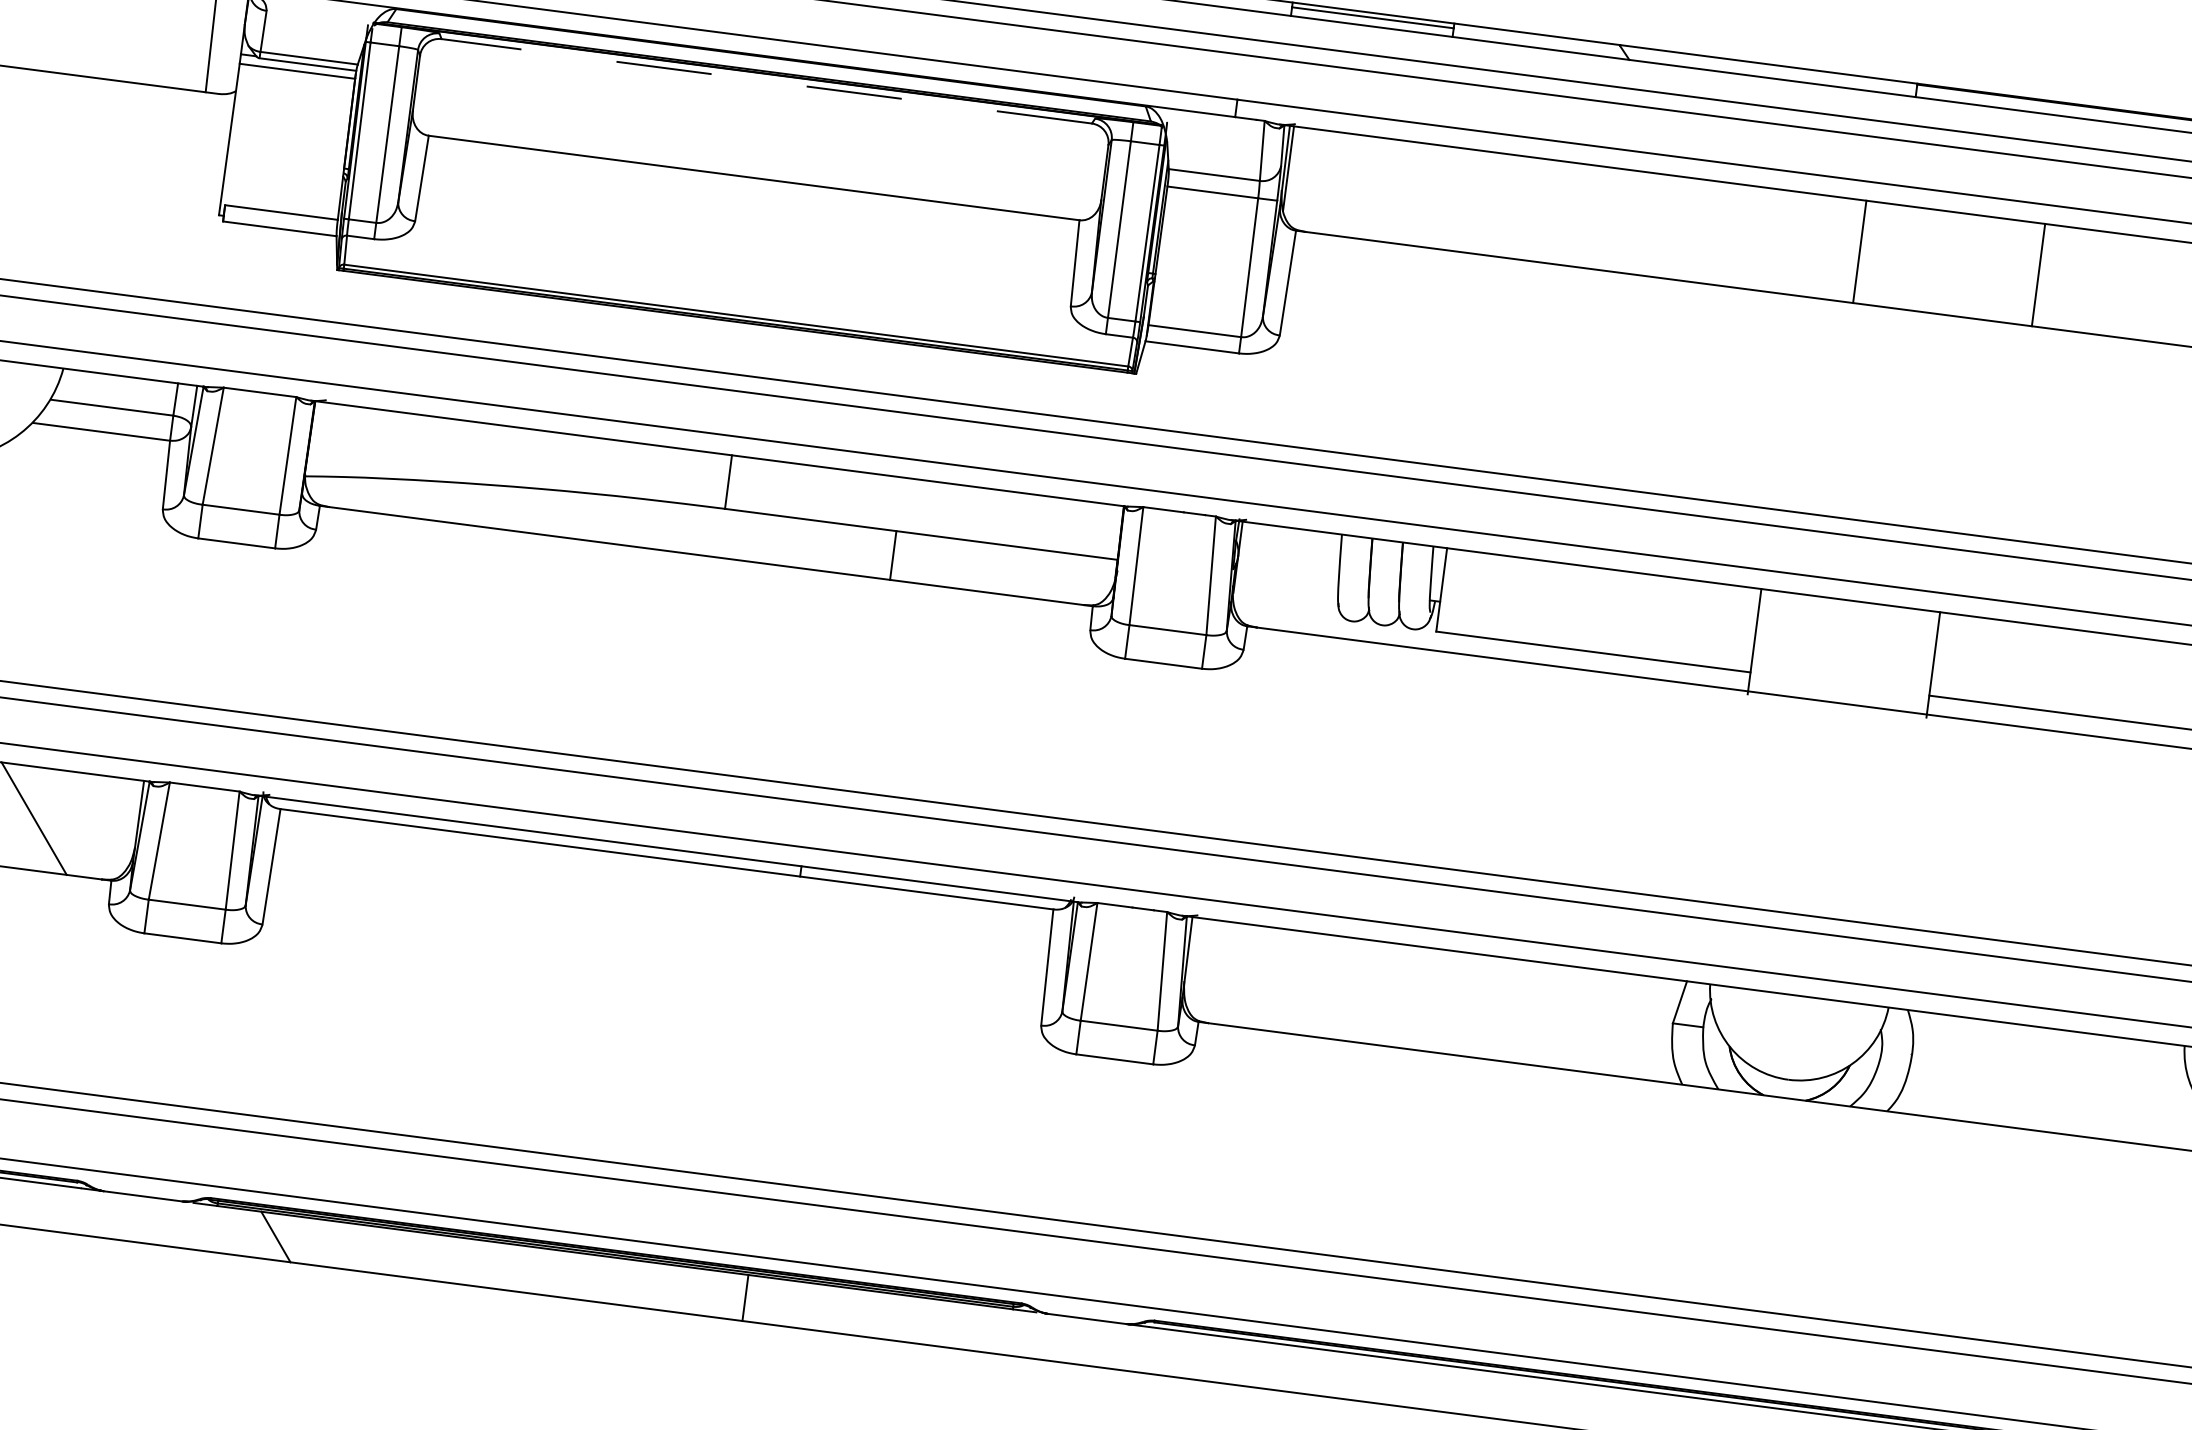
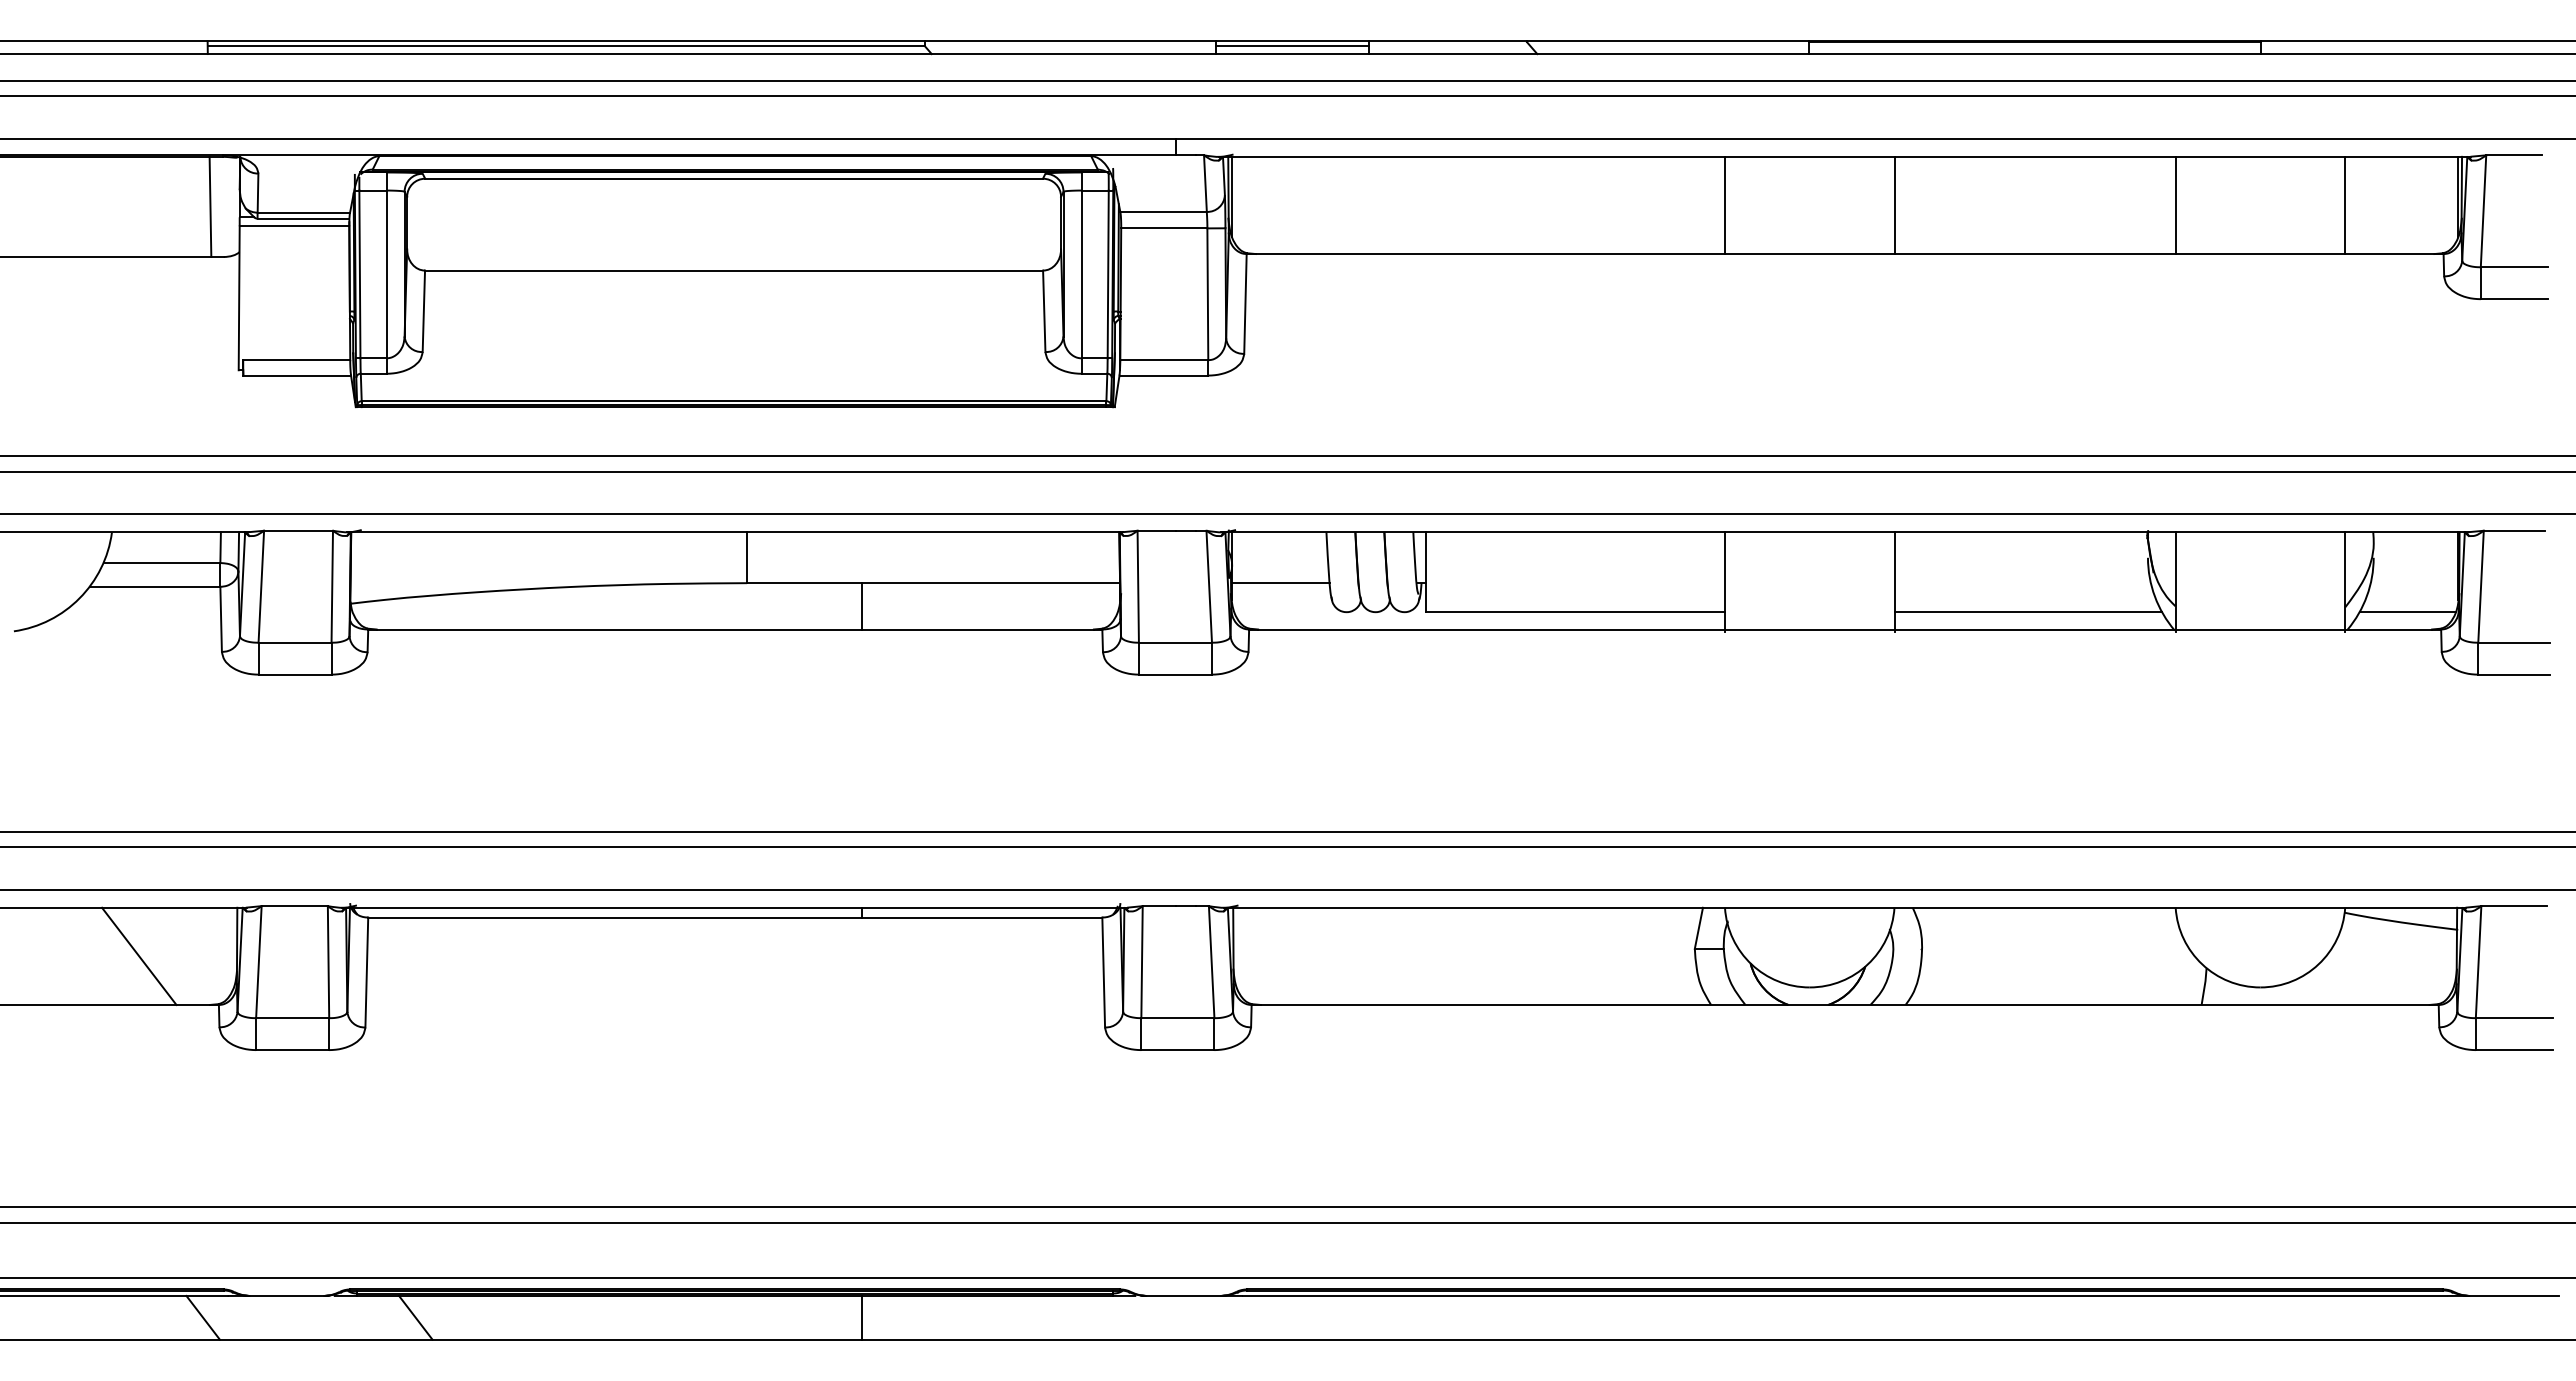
line: (767, 81) -> (734, 178), dashed -> solid
line: (1859, 251) -> (1724, 205), moved
line: (2038, 275) -> (1894, 205), moved
line: (892, 555) -> (861, 606), moved
line: (1286, 582) -> (1280, 583), added
line: (51, 1207) -> (202, 1317), added

